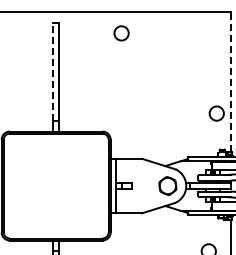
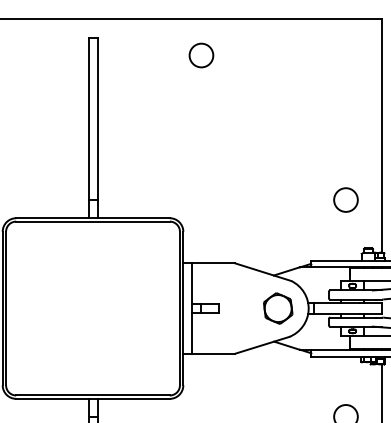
line: (53, 71) -> (88, 118), dashed -> solid
line: (230, 81) -> (381, 135), dashed -> solid
circle: (216, 113) -> (345, 199), moved

